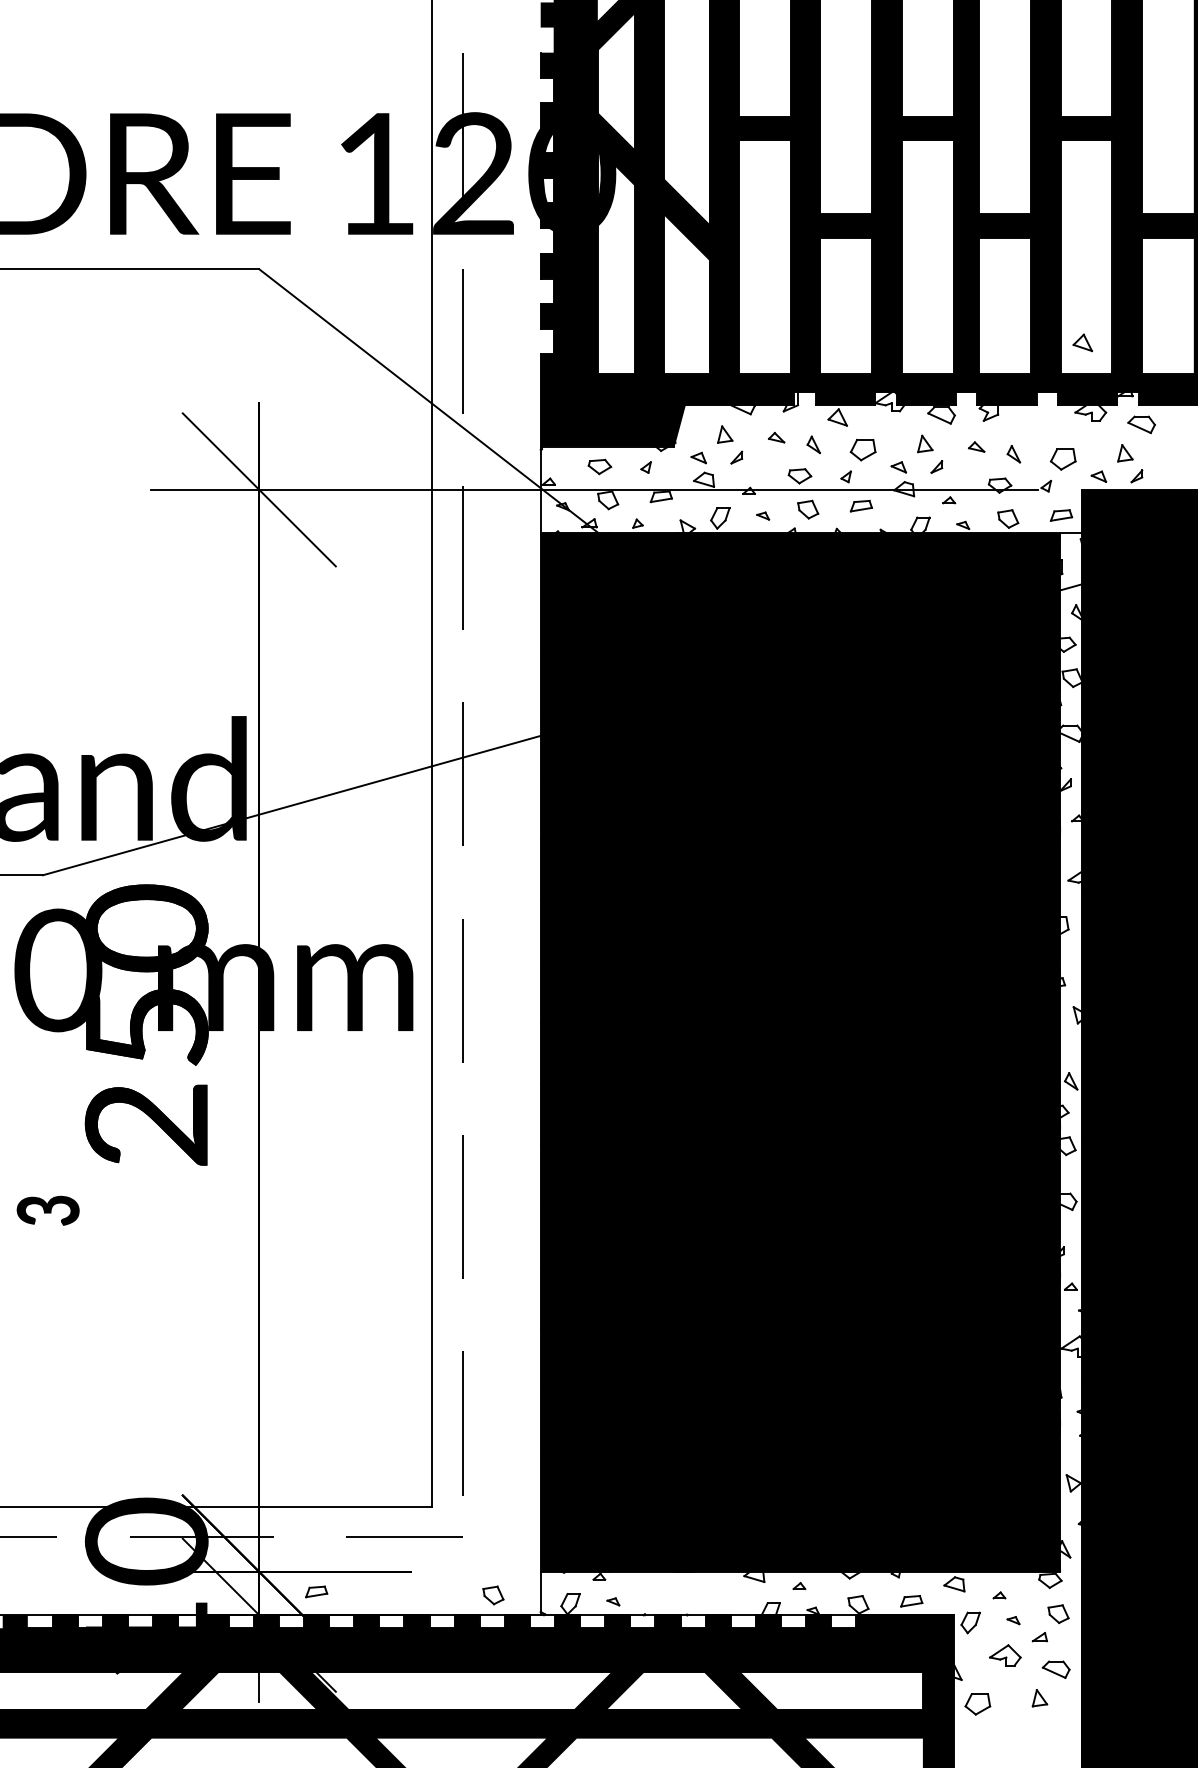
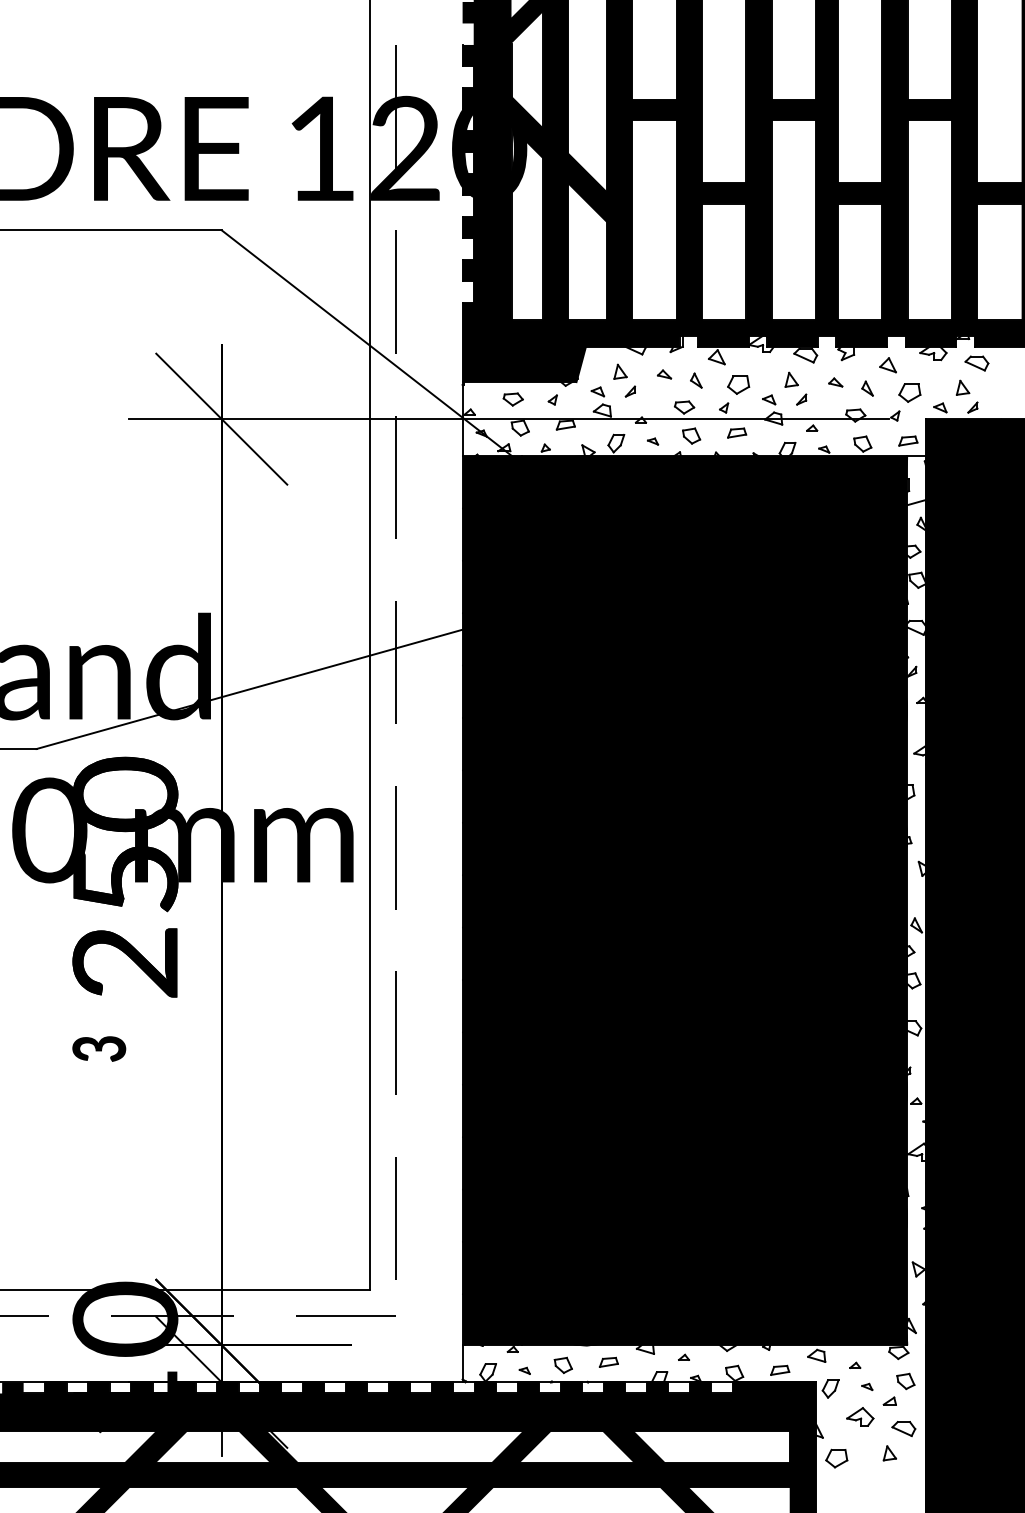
part: (1082, 342) -> (887, 364), moved
text: (47, 1210) -> (98, 1048), moved
part: (316, 1591) -> (608, 1362), moved
part: (493, 1595) -> (563, 1365), moved

